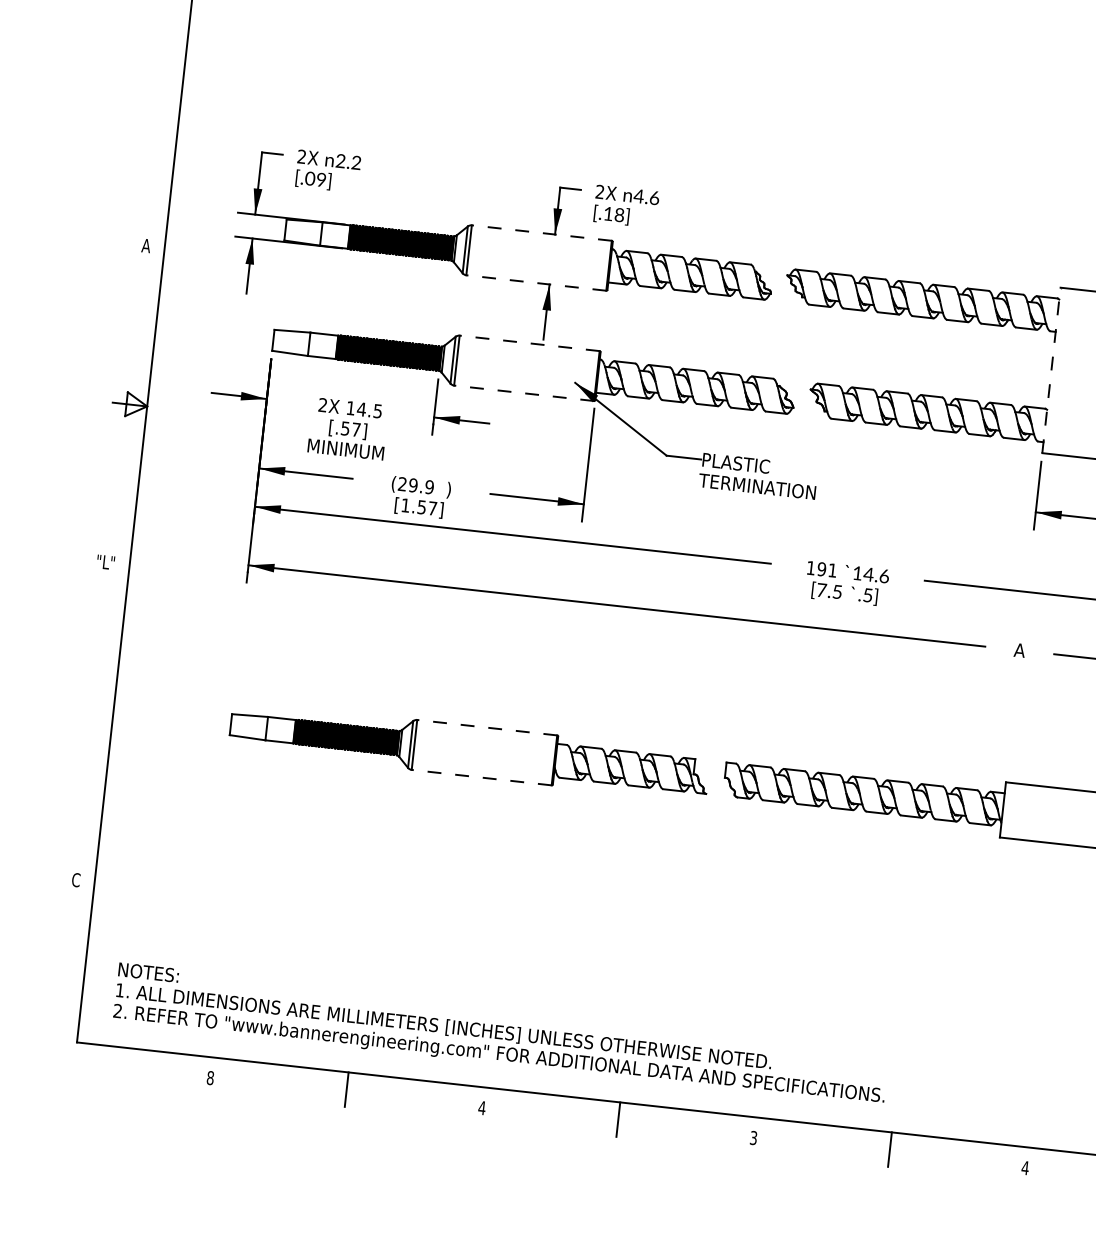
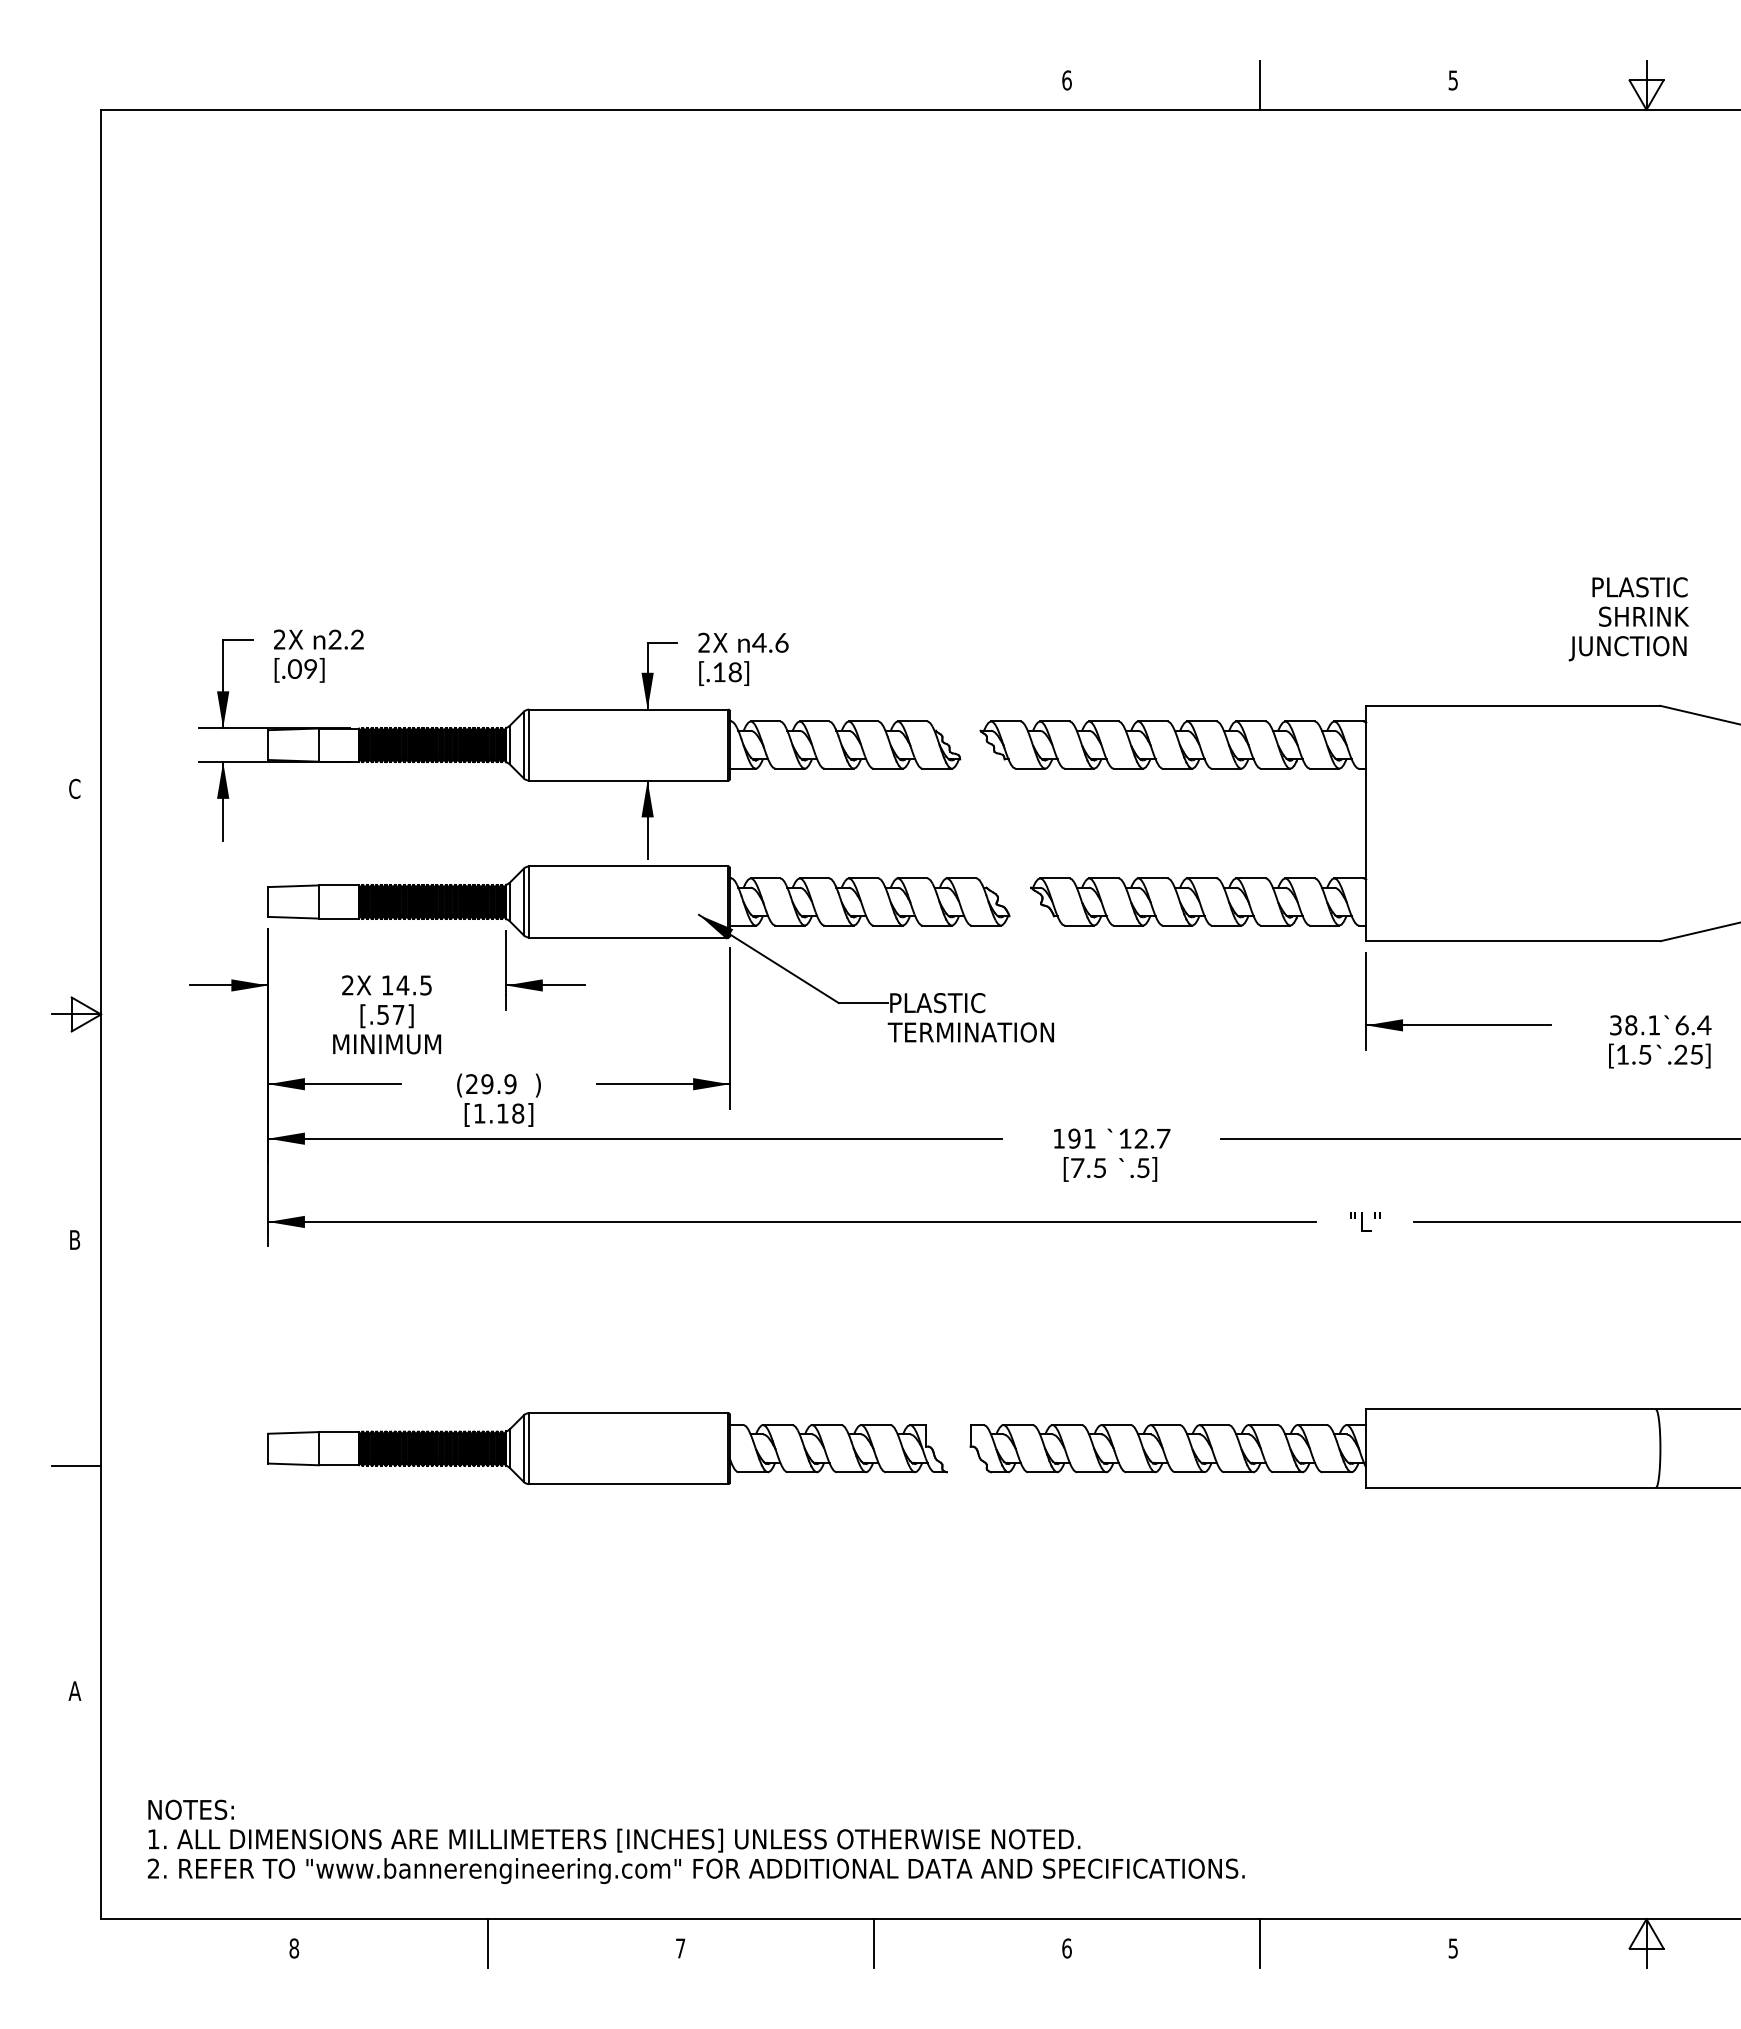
line: (541, 232) -> (628, 709), dashed -> solid
text: (146, 245) -> (74, 788), A -> C
line: (536, 282) -> (628, 780), dashed -> solid
line: (529, 343) -> (628, 866), dashed -> solid
line: (1051, 370) -> (1366, 823), dashed -> solid
line: (523, 393) -> (628, 937), dashed -> solid
text: (427, 507) -> (510, 1113), [1.57] -> [1.18]
text: (106, 562) -> (67, 1239), "L" -> B
text: (876, 575) -> (1151, 1138), 14.6 -> 12.7
text: (1020, 650) -> (1365, 1221), A -> "L"
line: (94, 721) -> (76, 1465), added
line: (486, 727) -> (628, 1413), dashed -> solid
line: (481, 777) -> (628, 1484), dashed -> solid
text: (75, 880) -> (74, 1691), C -> A
text: (482, 1108) -> (680, 1948), 4 -> 7
text: (753, 1138) -> (1066, 1948), 3 -> 6
text: (1025, 1168) -> (1453, 1948), 4 -> 5

